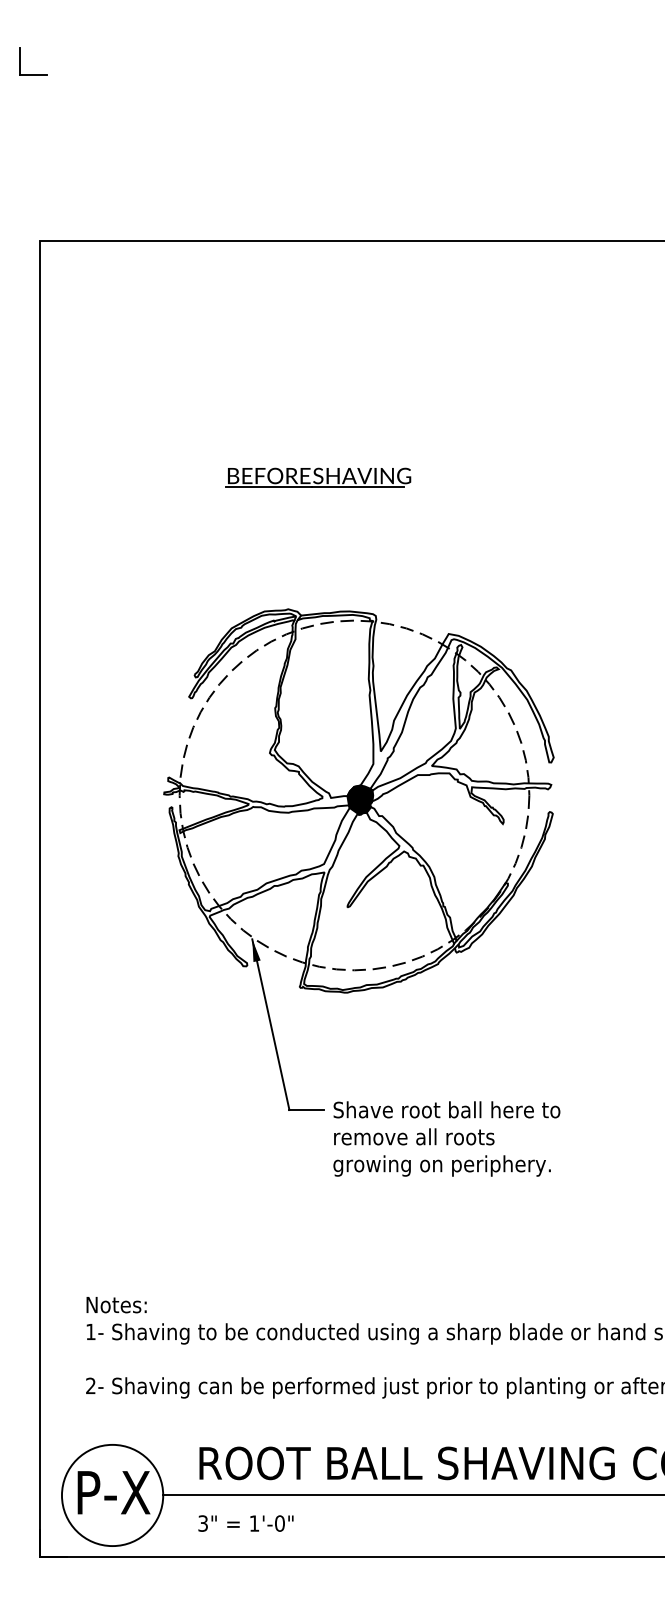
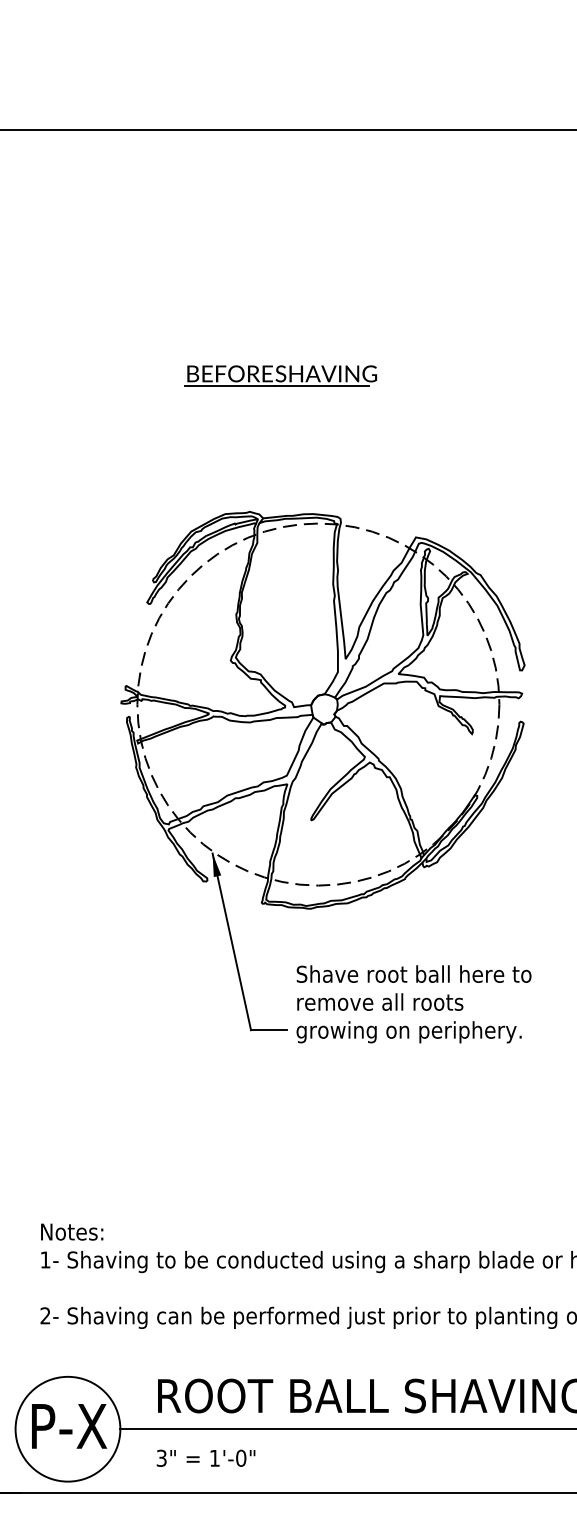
fill: (360, 799) -> (324, 708), removed
text: (446, 1138) -> (413, 1003), moved

